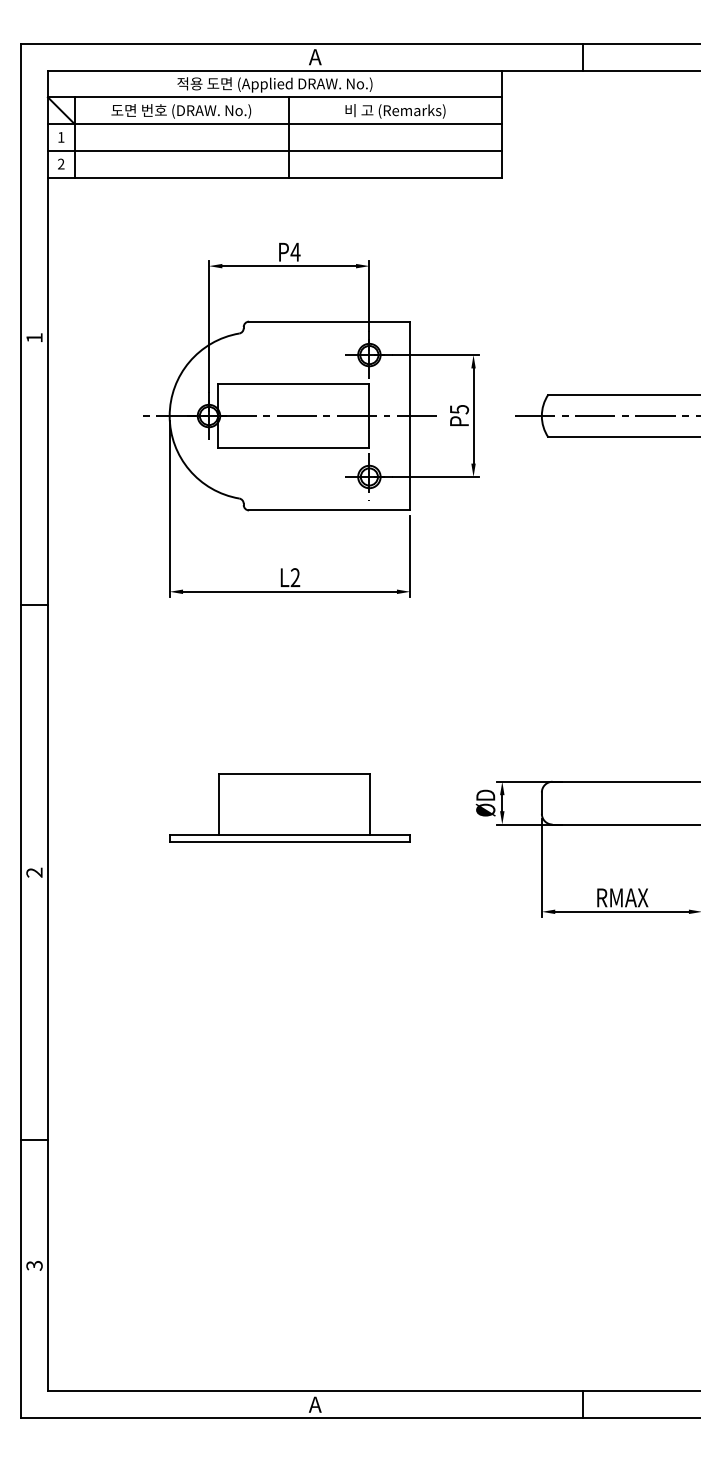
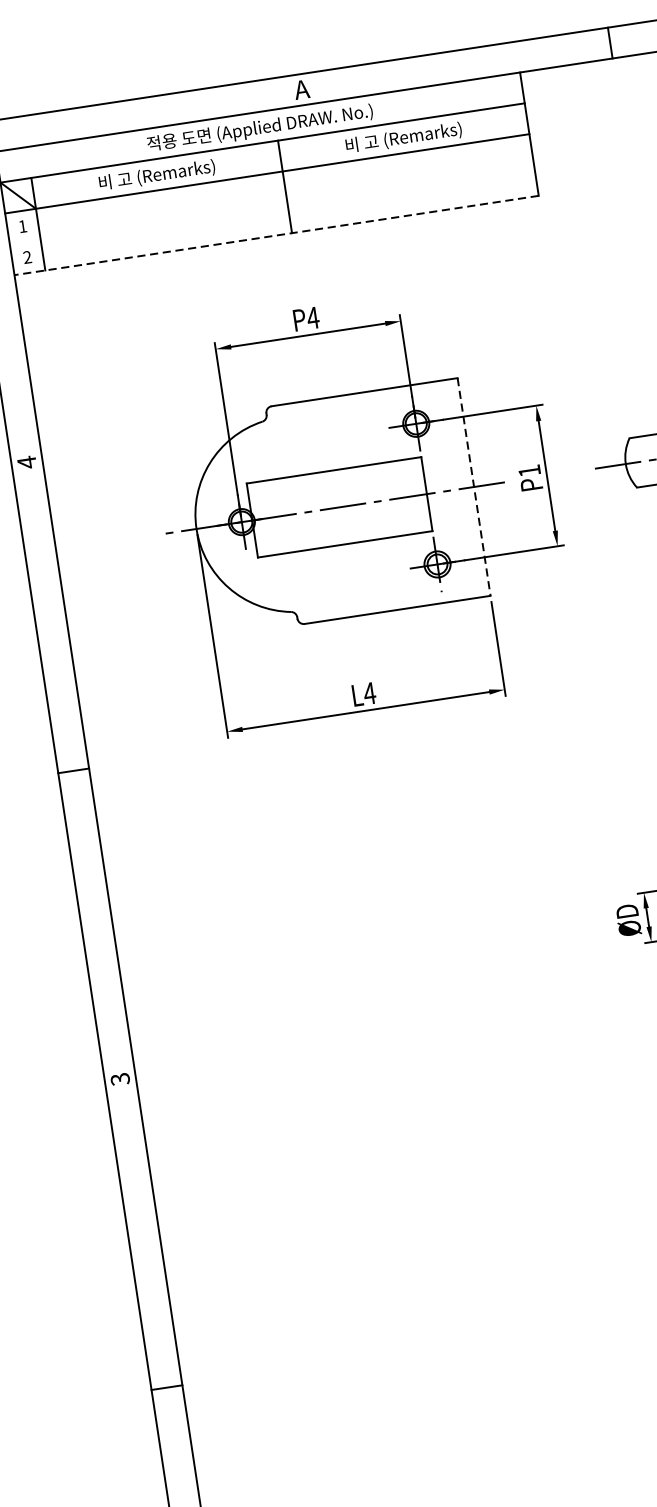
text: (181, 111) -> (157, 175), 도면 번호 (DRAW. No.) -> 비 고 (Remarks)
line: (274, 150) -> (271, 204), removed
line: (274, 177) -> (275, 235), solid -> dashed
text: (34, 337) -> (26, 461), 1 -> 4
text: (459, 409) -> (529, 470), P5 -> P1
line: (410, 416) -> (474, 487), solid -> dashed
text: (295, 577) -> (369, 693), L2 -> L4
part: (289, 807) -> (403, 959), removed
text: (34, 872) -> (120, 1079), 2 -> 3

